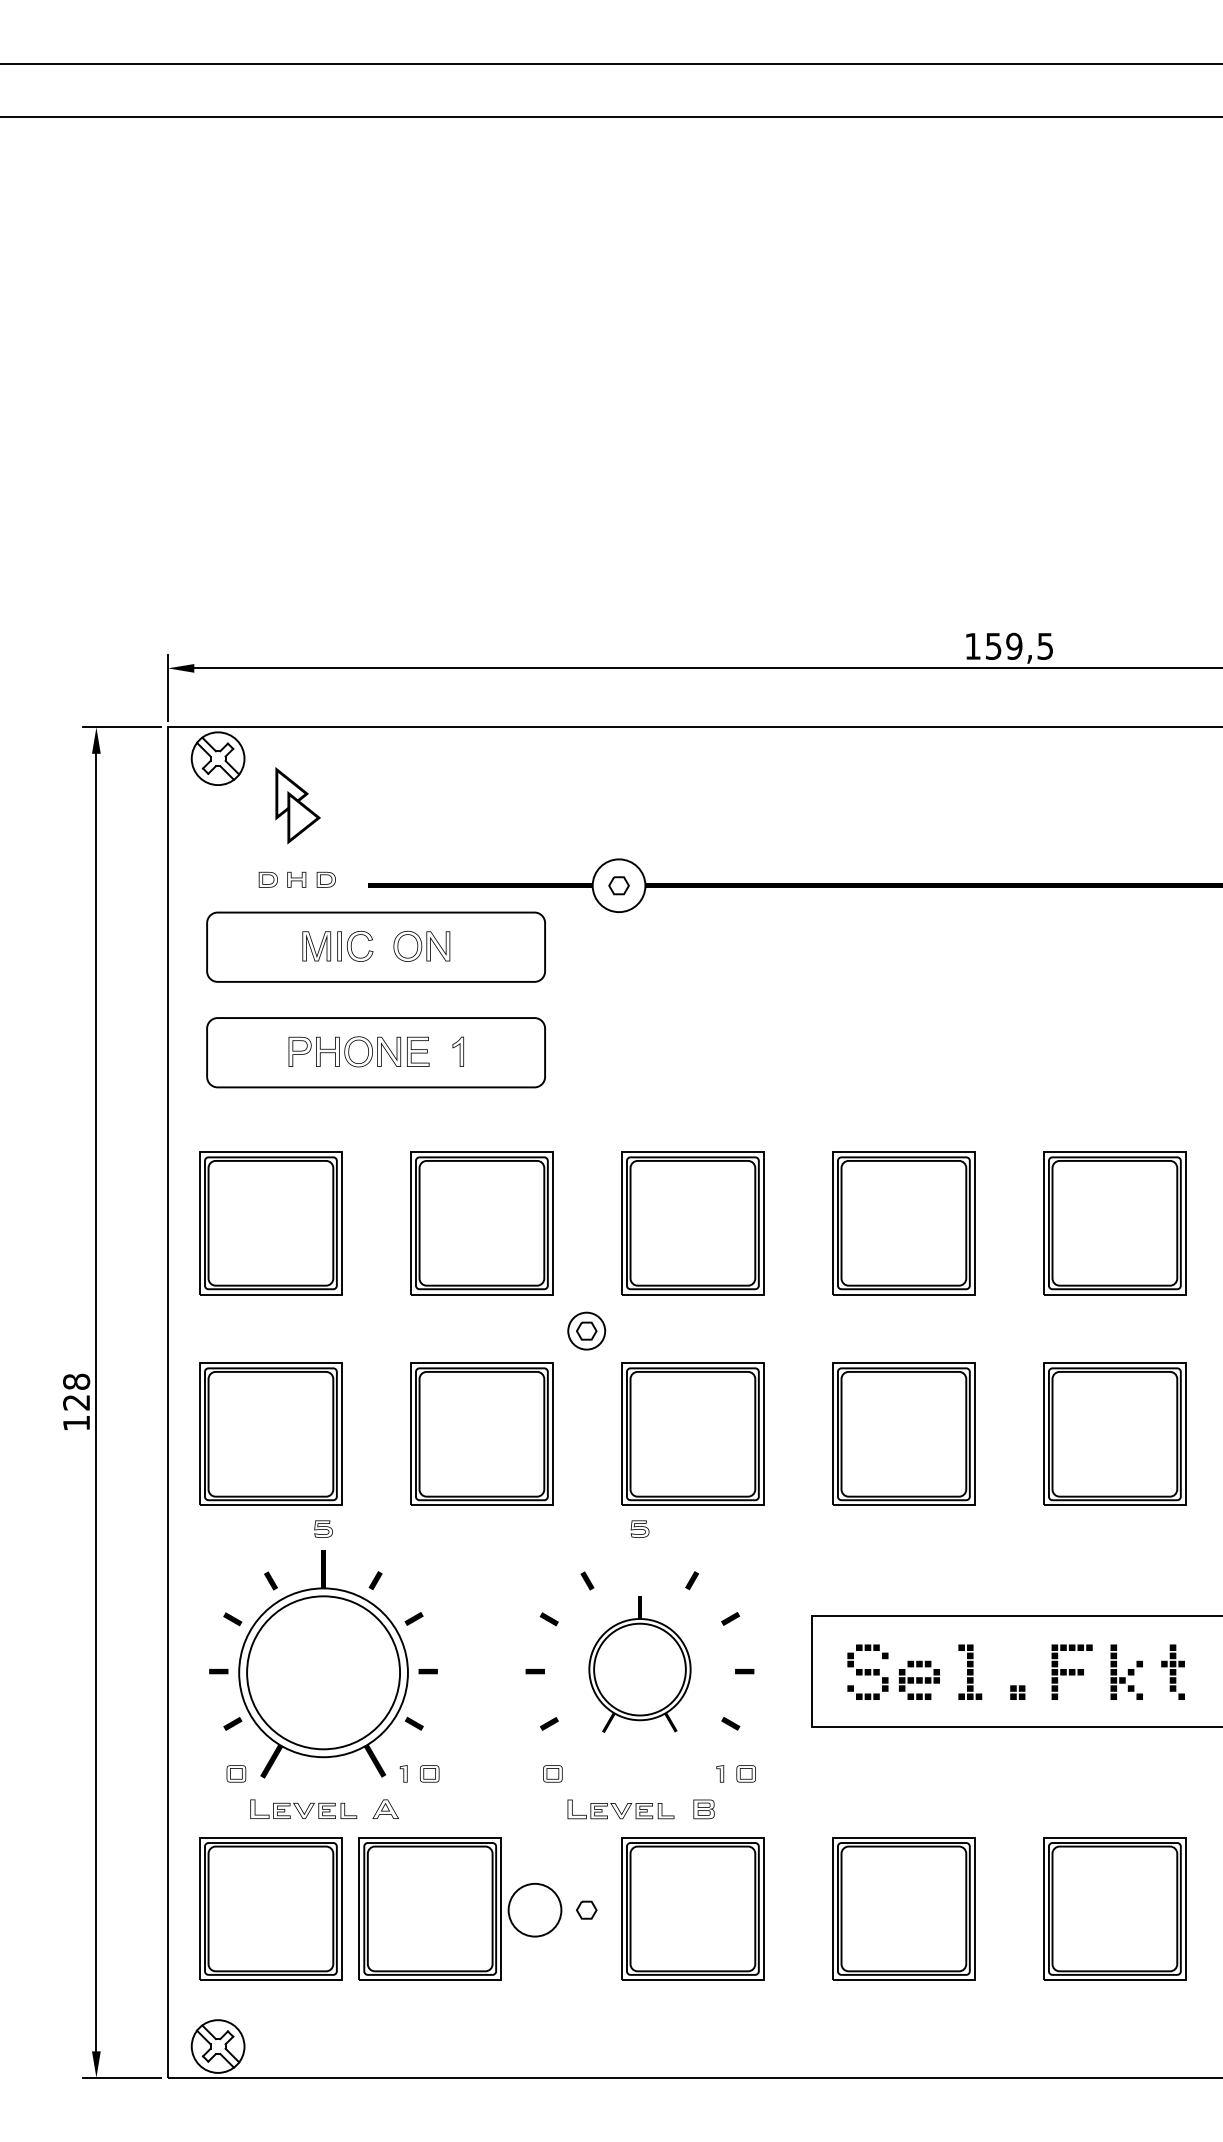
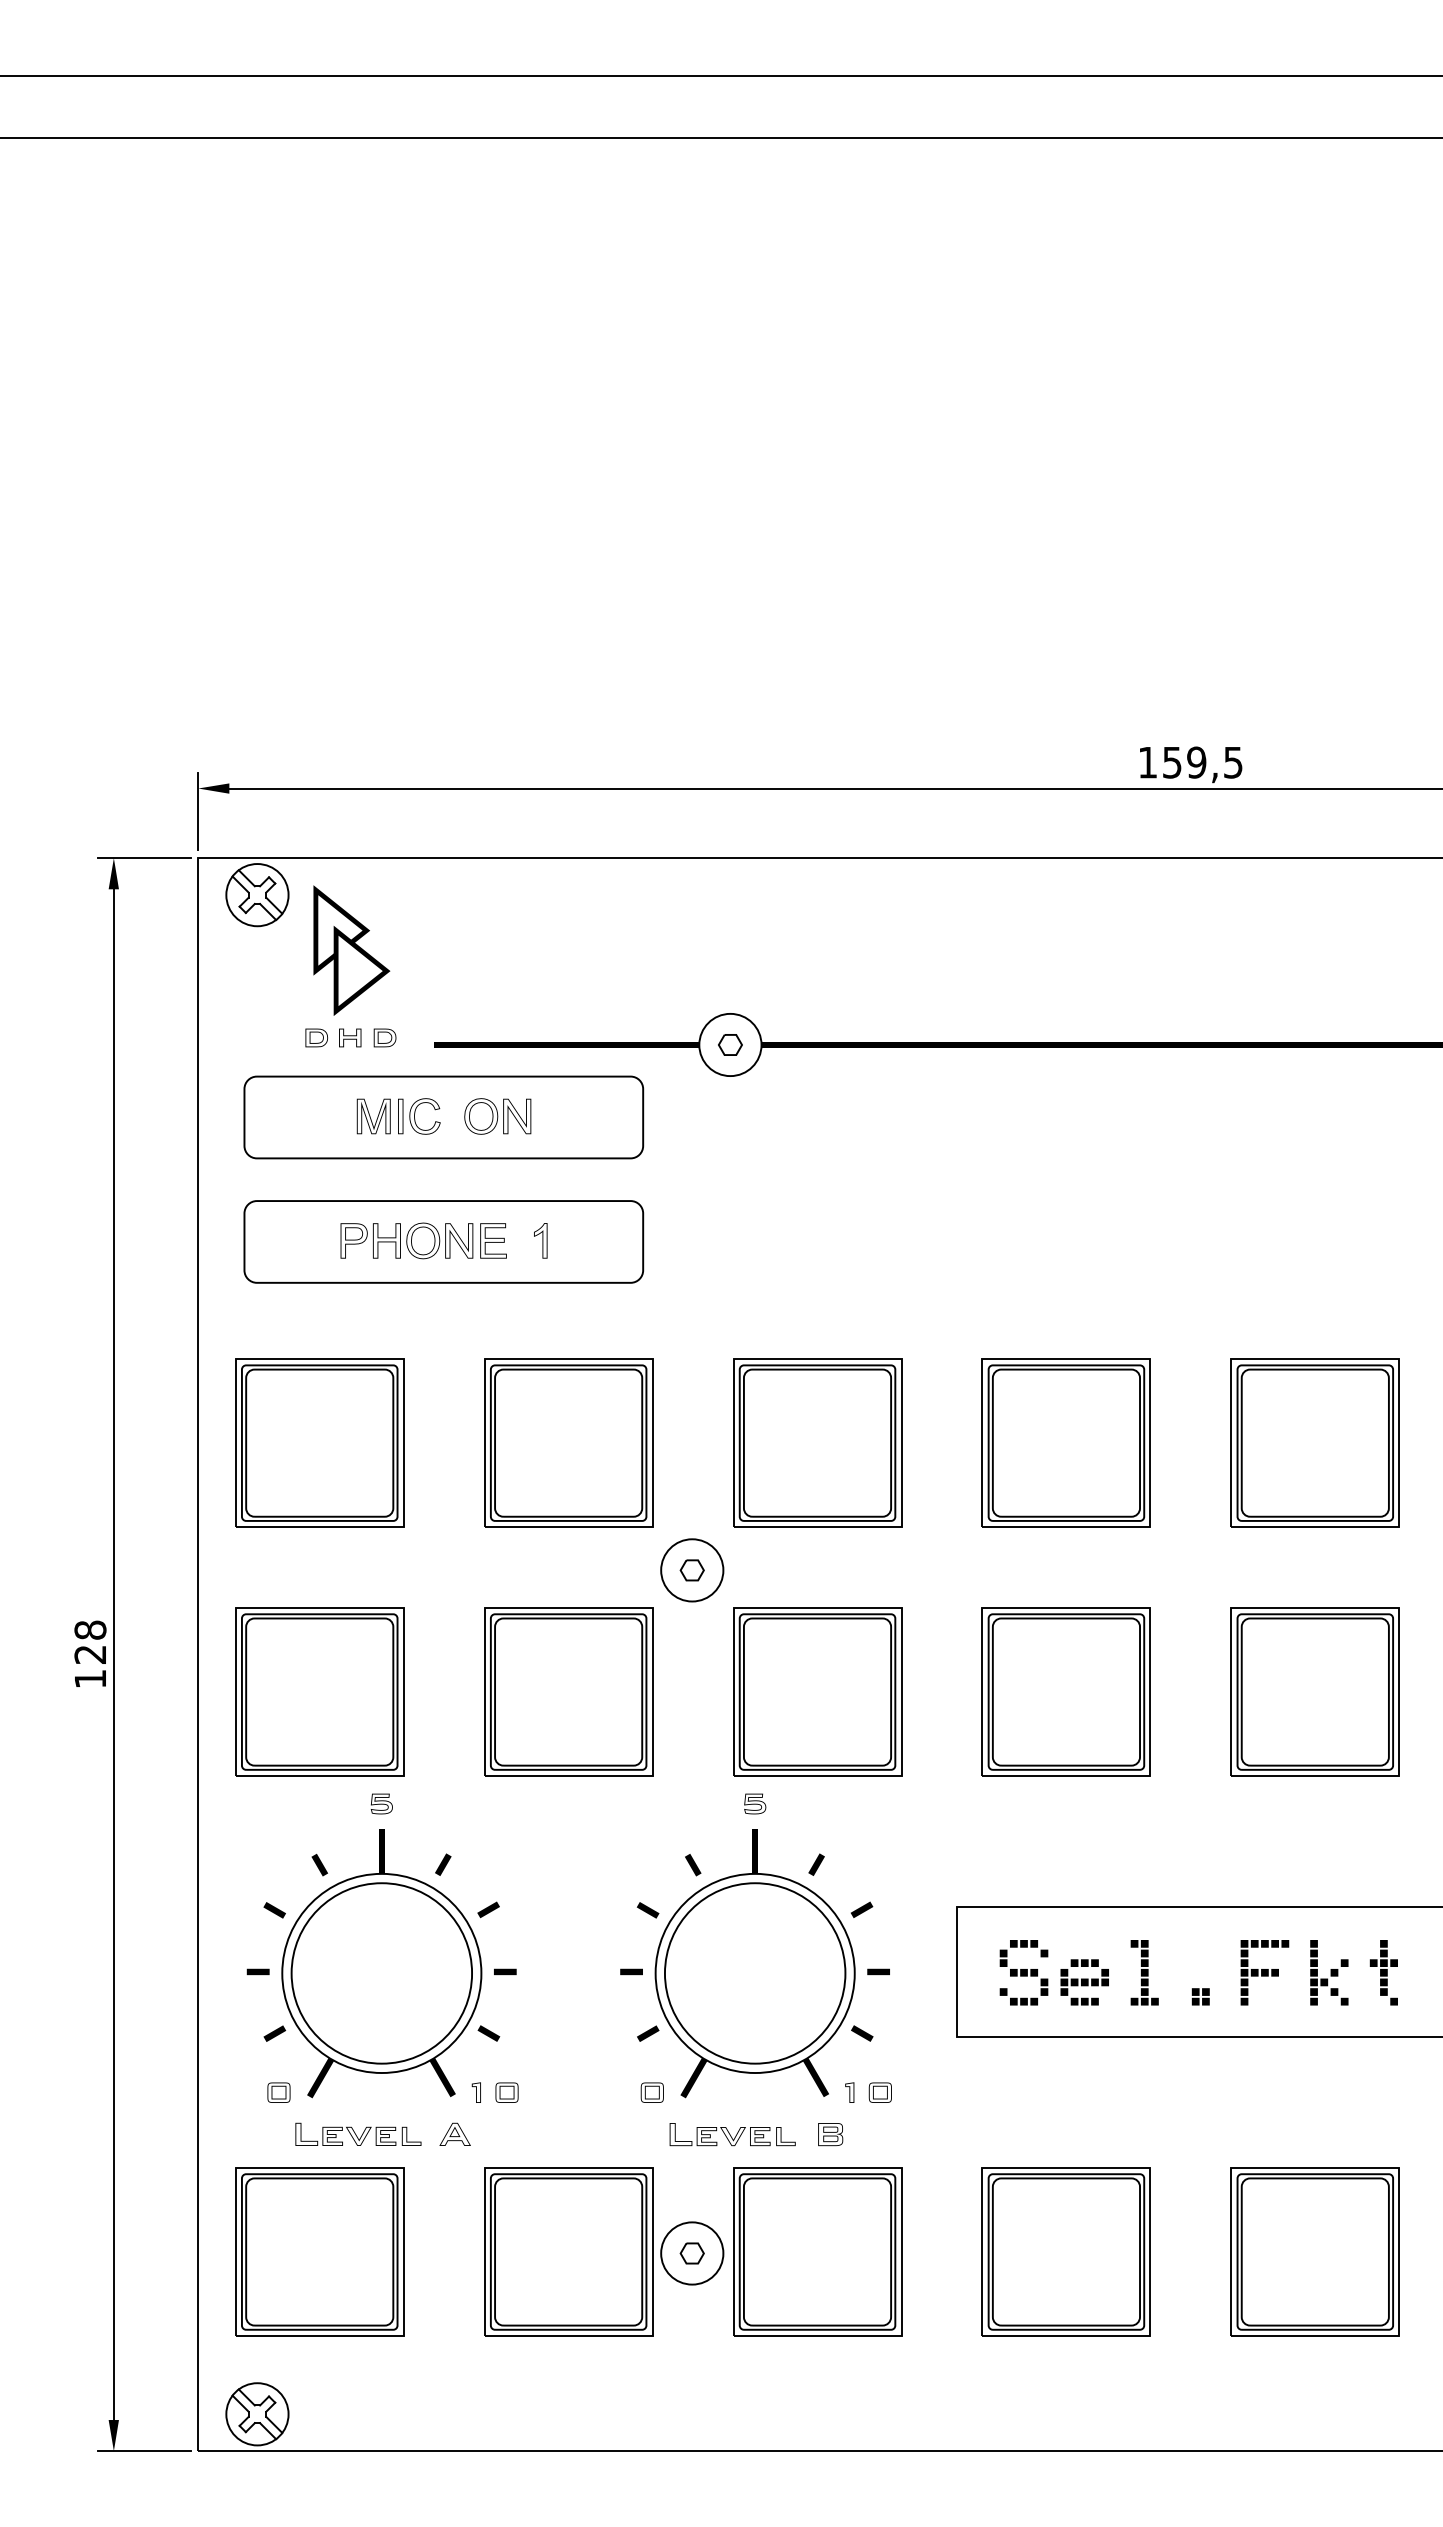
part: (297, 805) -> (351, 950), size x1.43
circle: (586, 1331) -> (692, 1570), size x1.43
part: (639, 1664) -> (754, 1963), size x1.67
part: (460, 1908) -> (604, 2251), moved

